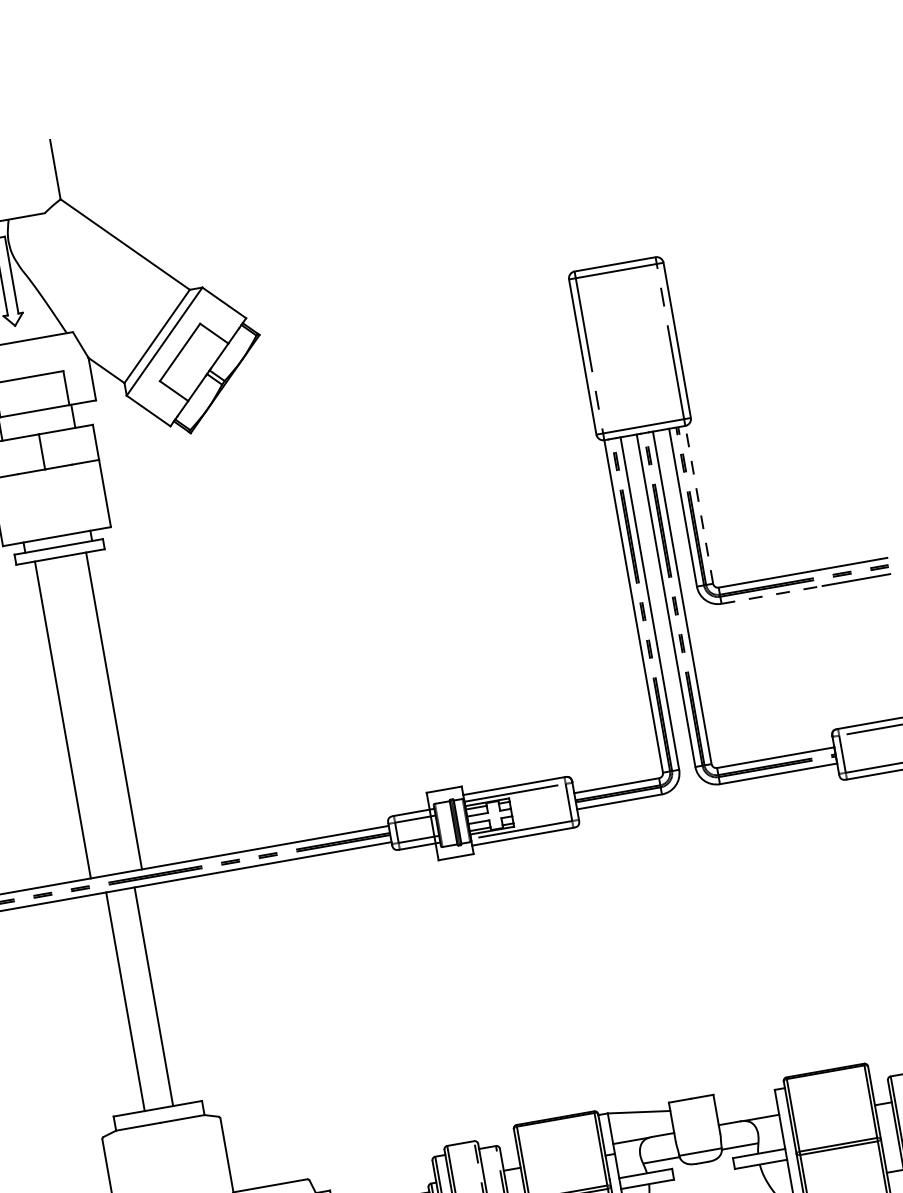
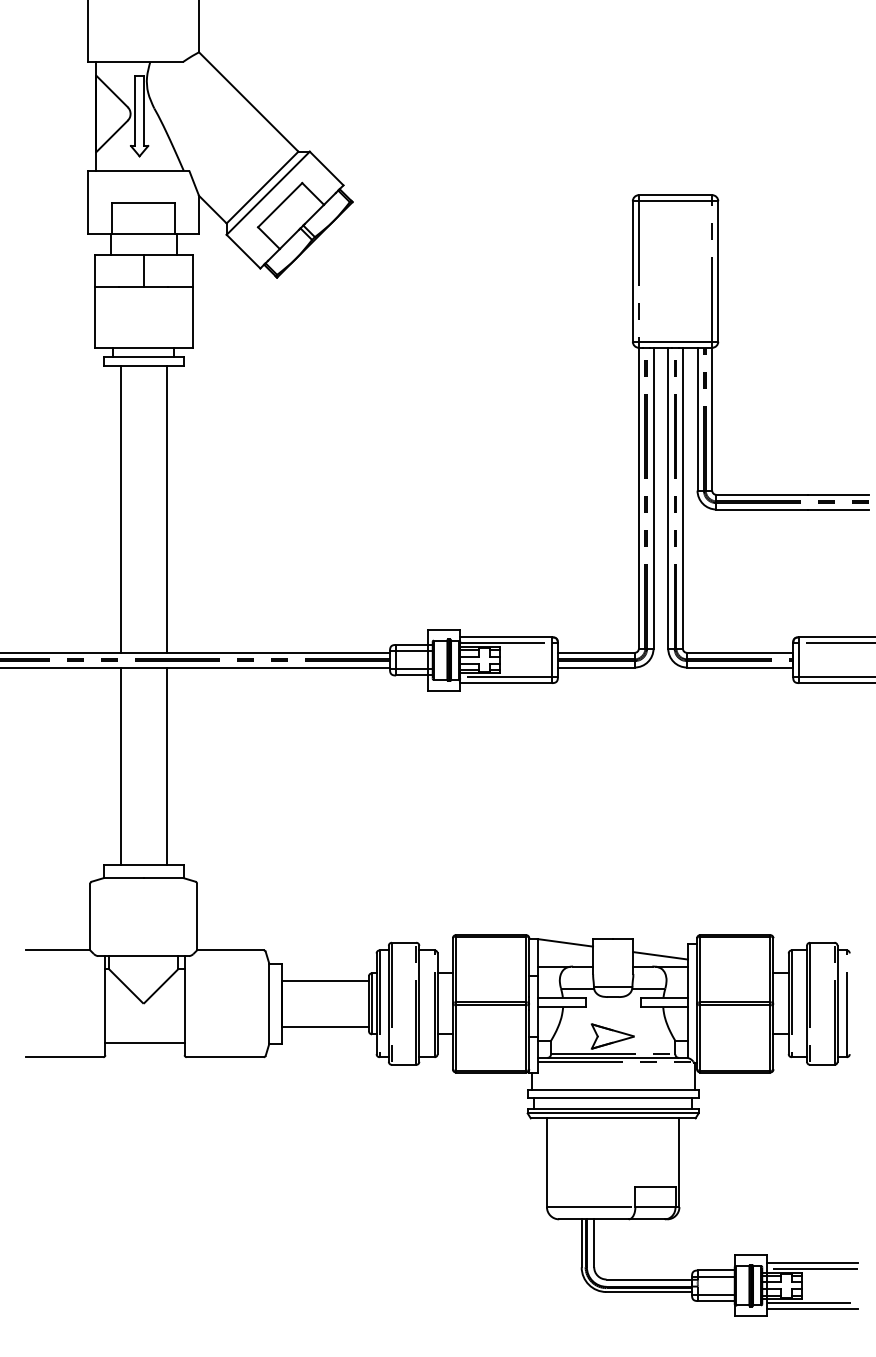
line: (699, 504) -> (712, 418), dashed -> solid
line: (772, 594) -> (762, 509), dashed -> solid
line: (153, 996) -> (120, 766), moved
line: (125, 1001) -> (166, 766), moved
line: (746, 1107) -> (660, 955), added

